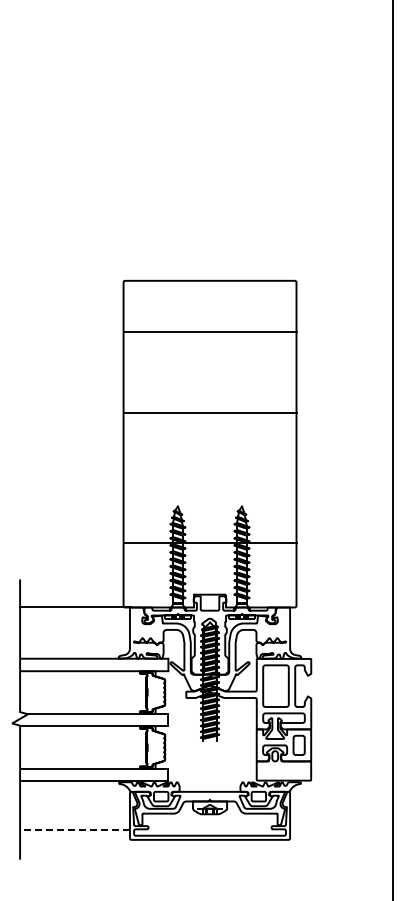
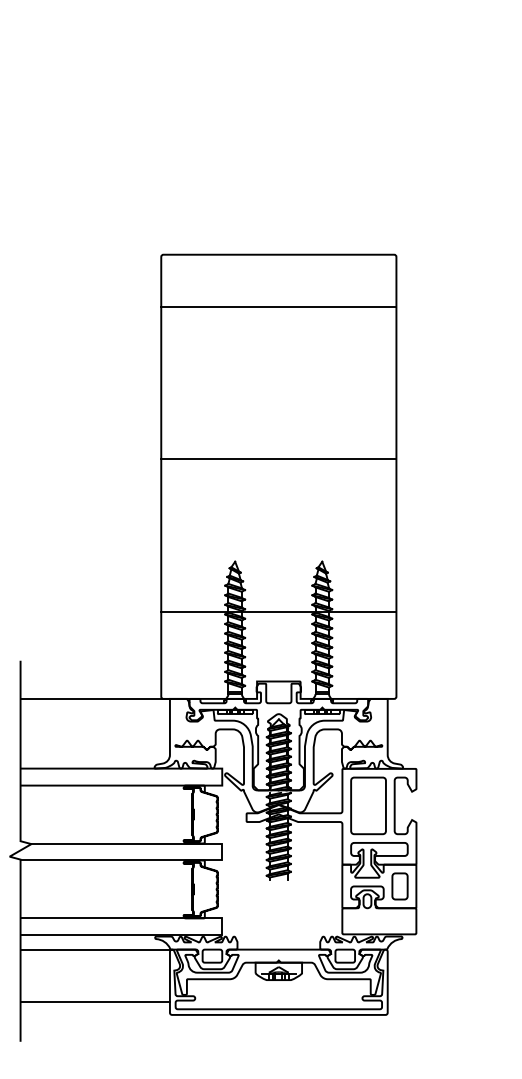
line: (209, 332) -> (278, 307), moved
line: (209, 413) -> (278, 459), moved
line: (76, 791) -> (97, 949), added
line: (75, 830) -> (95, 1002), dashed -> solid

